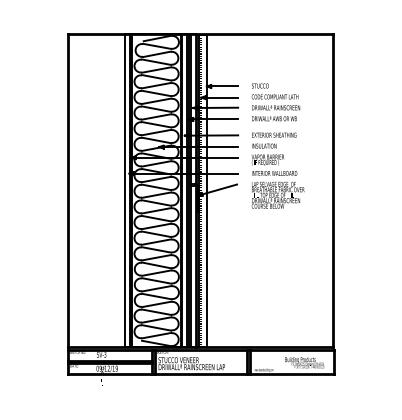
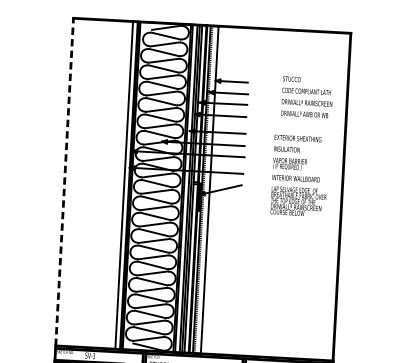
text: (275, 102) -> (306, 97), moved
text: (277, 170) -> (299, 175), moved
line: (68, 190) -> (64, 181), solid -> dashed

